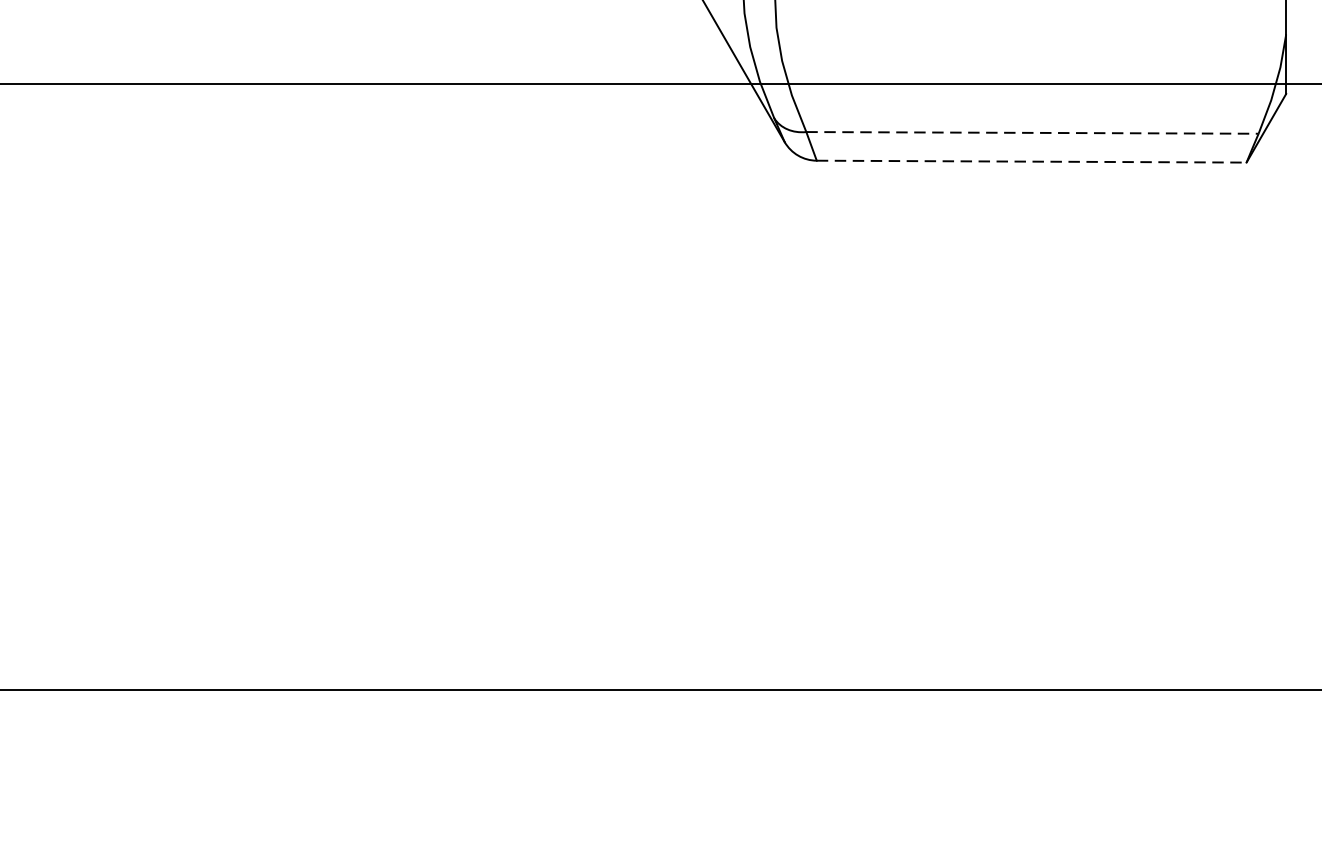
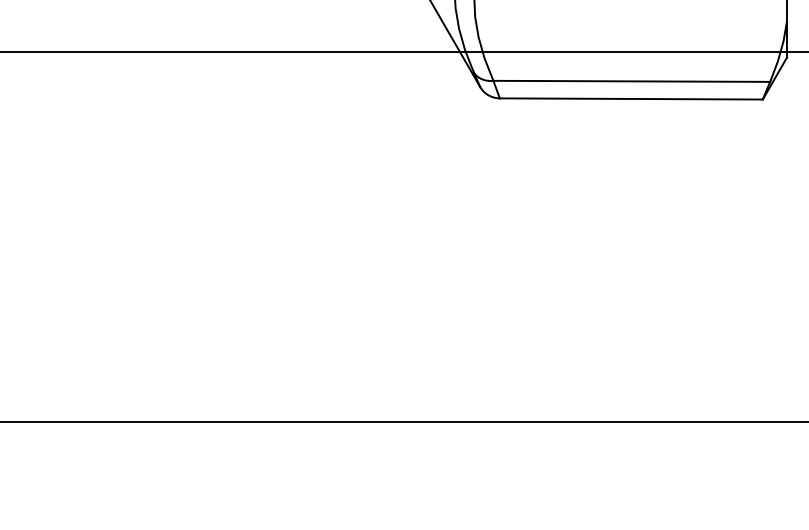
line: (1033, 133) -> (632, 81), dashed -> solid
line: (1031, 160) -> (631, 98), dashed -> solid

